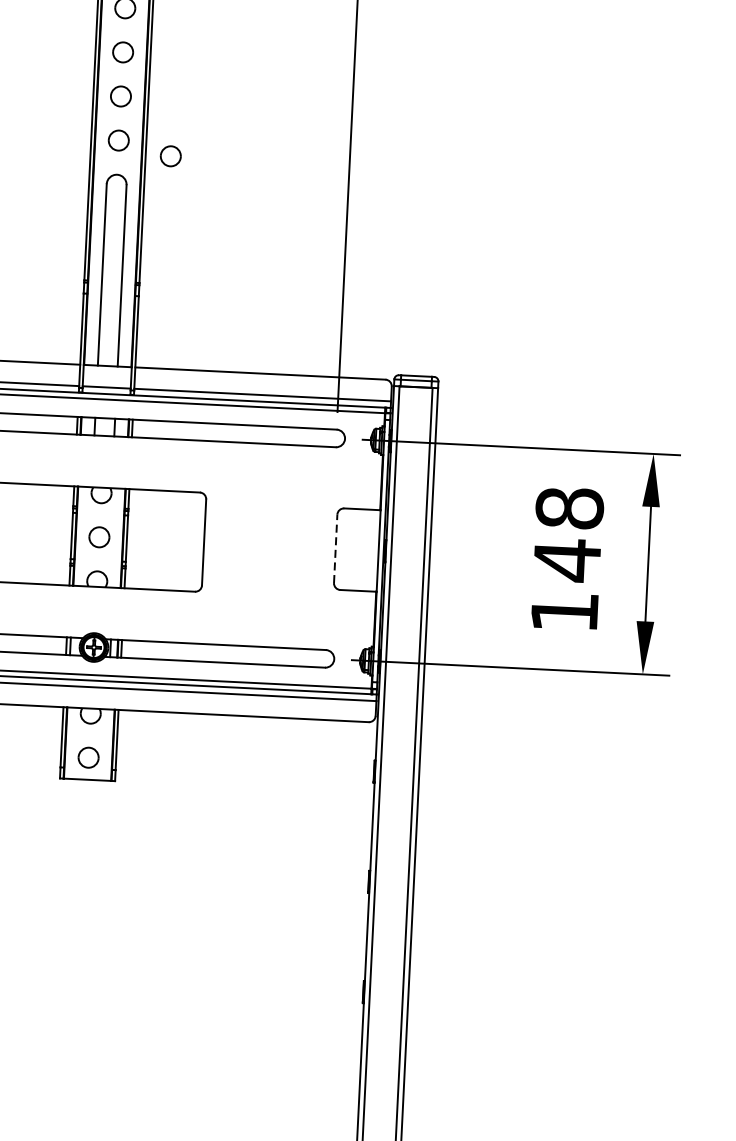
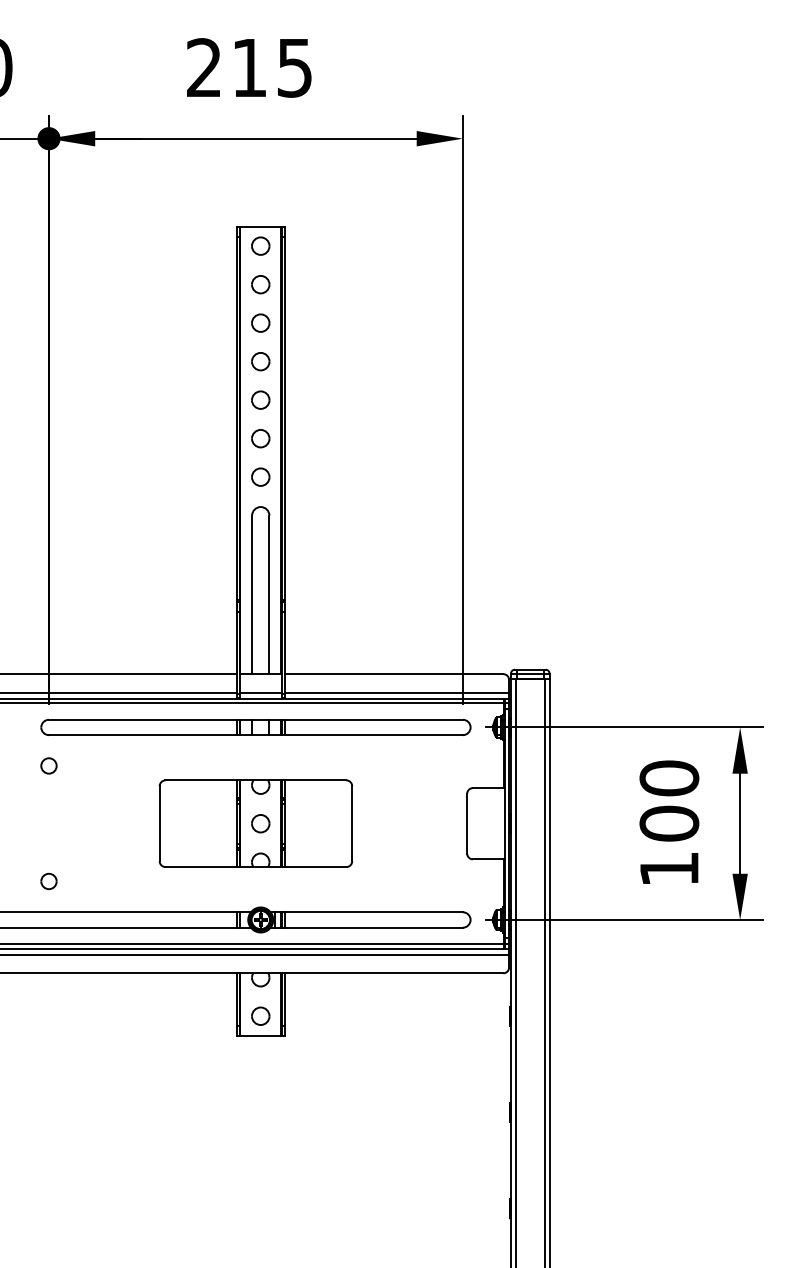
part: (170, 156) -> (306, 488), removed
text: (568, 534) -> (669, 801), 148 -> 100
line: (336, 548) -> (467, 823), dashed -> solid

